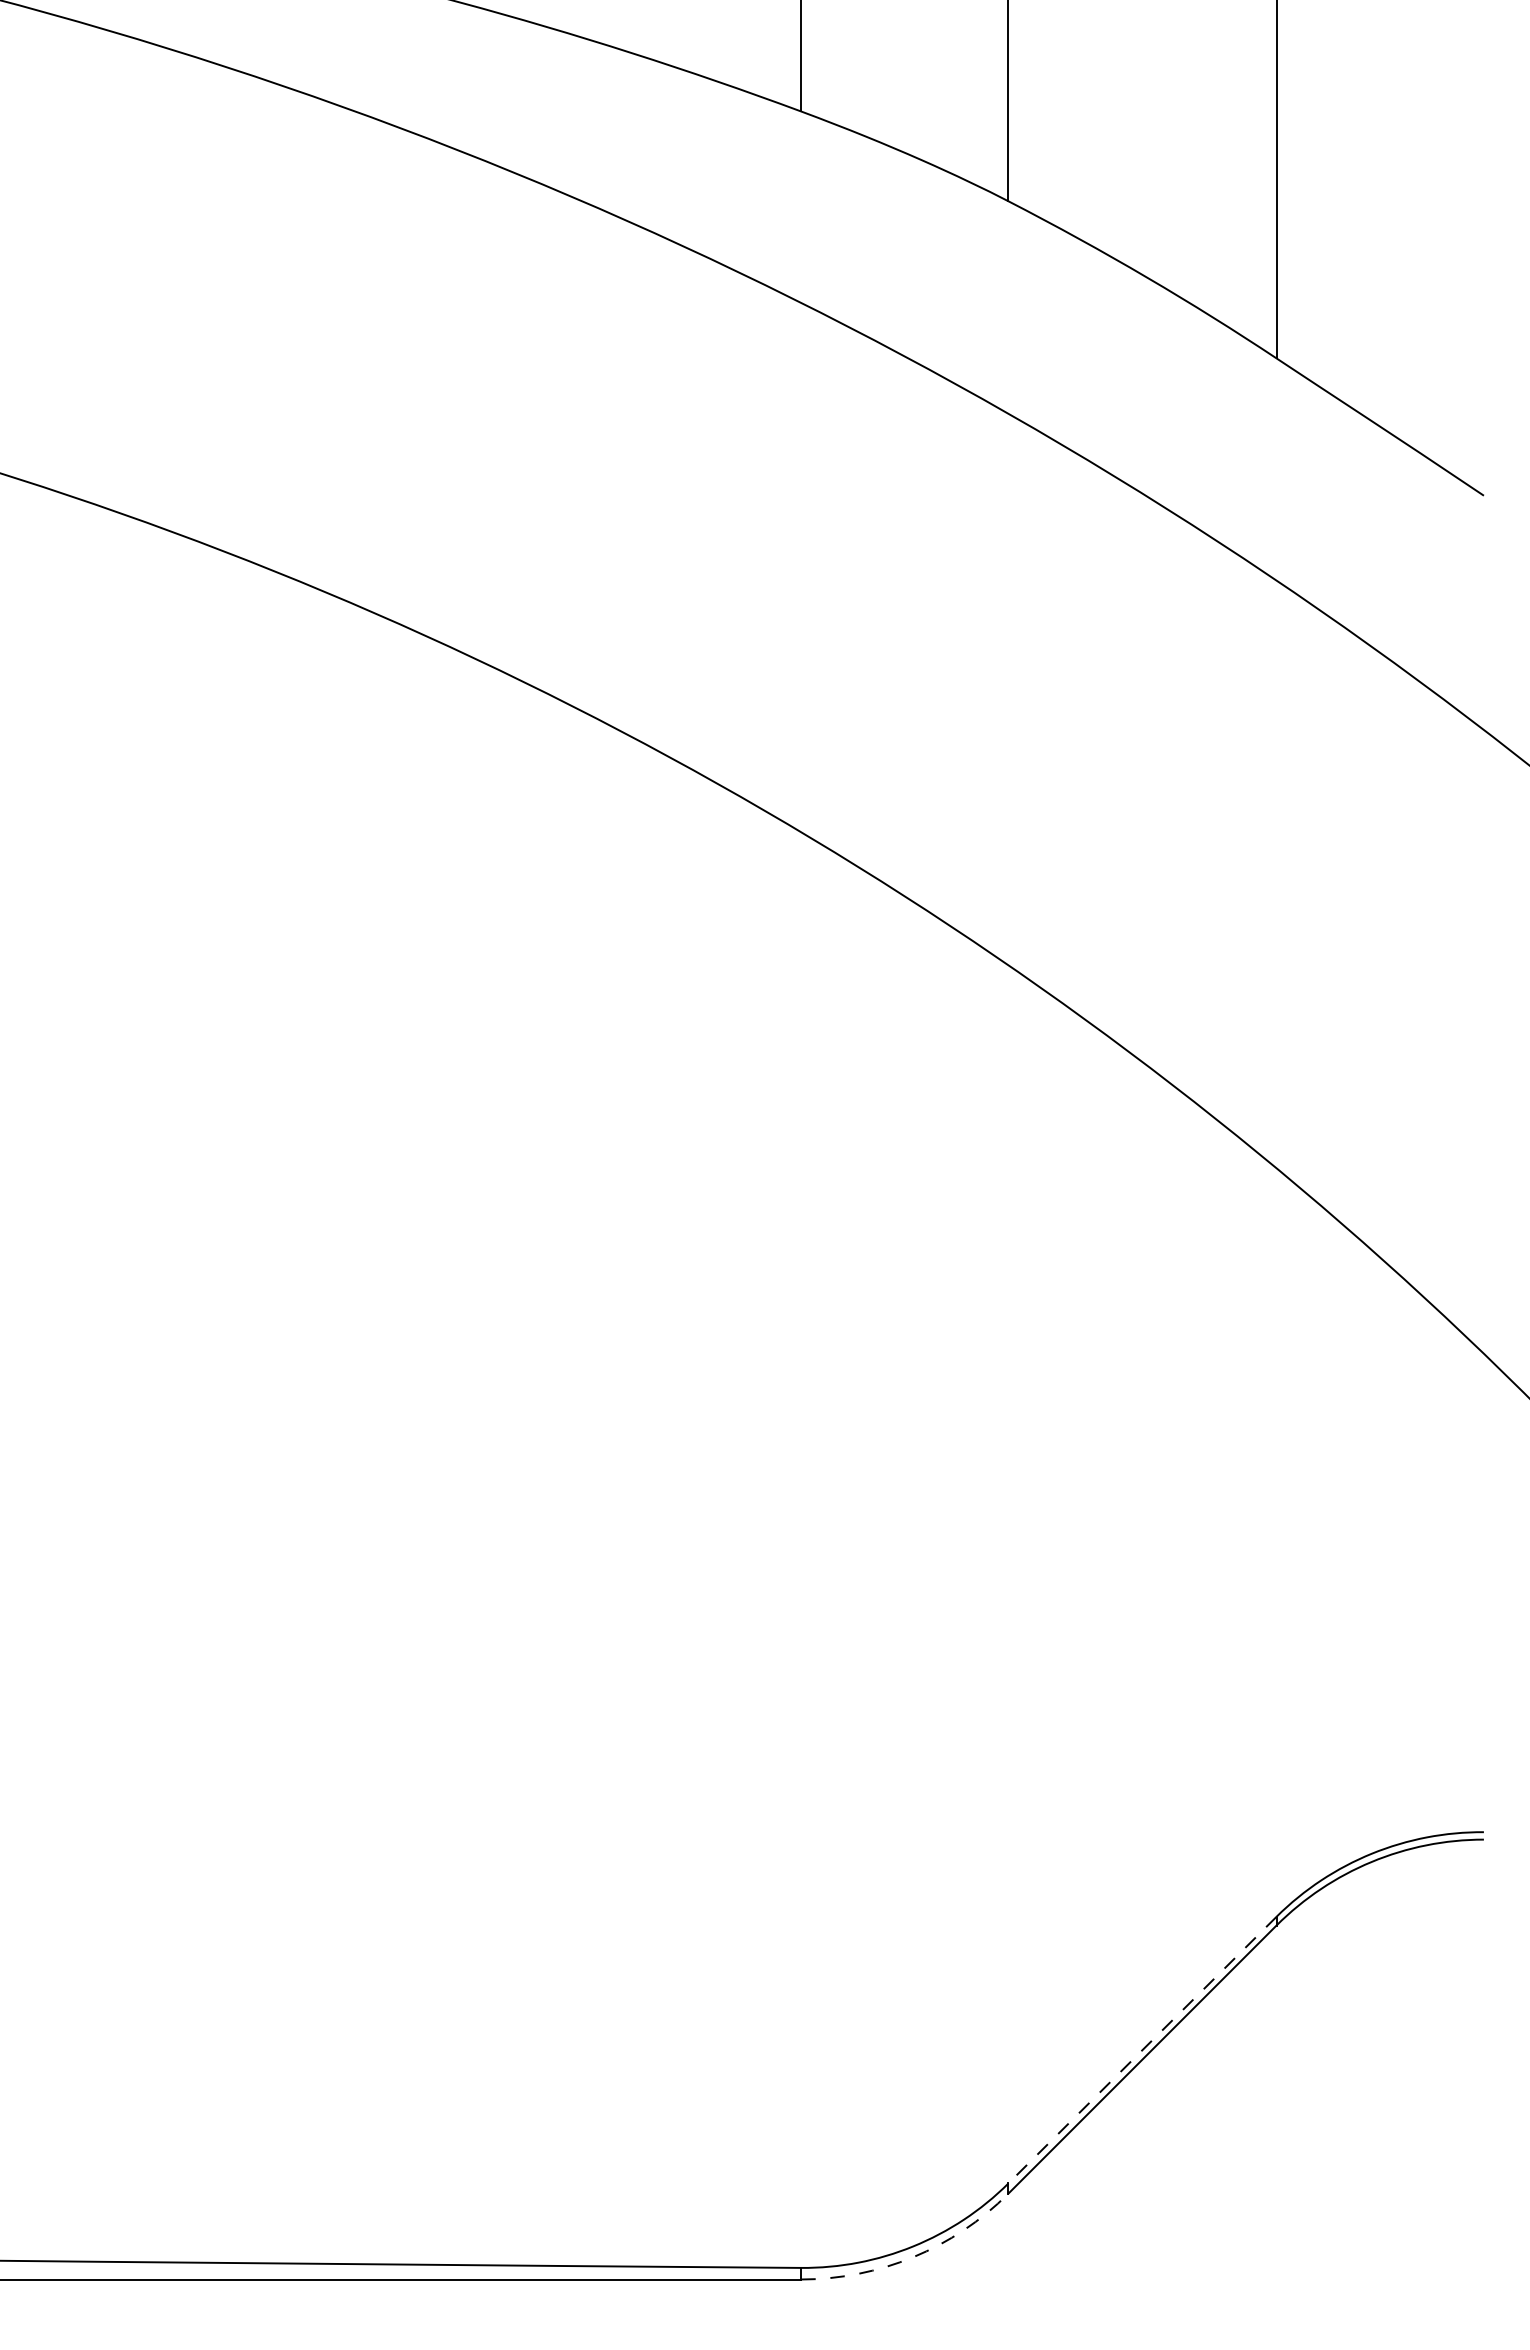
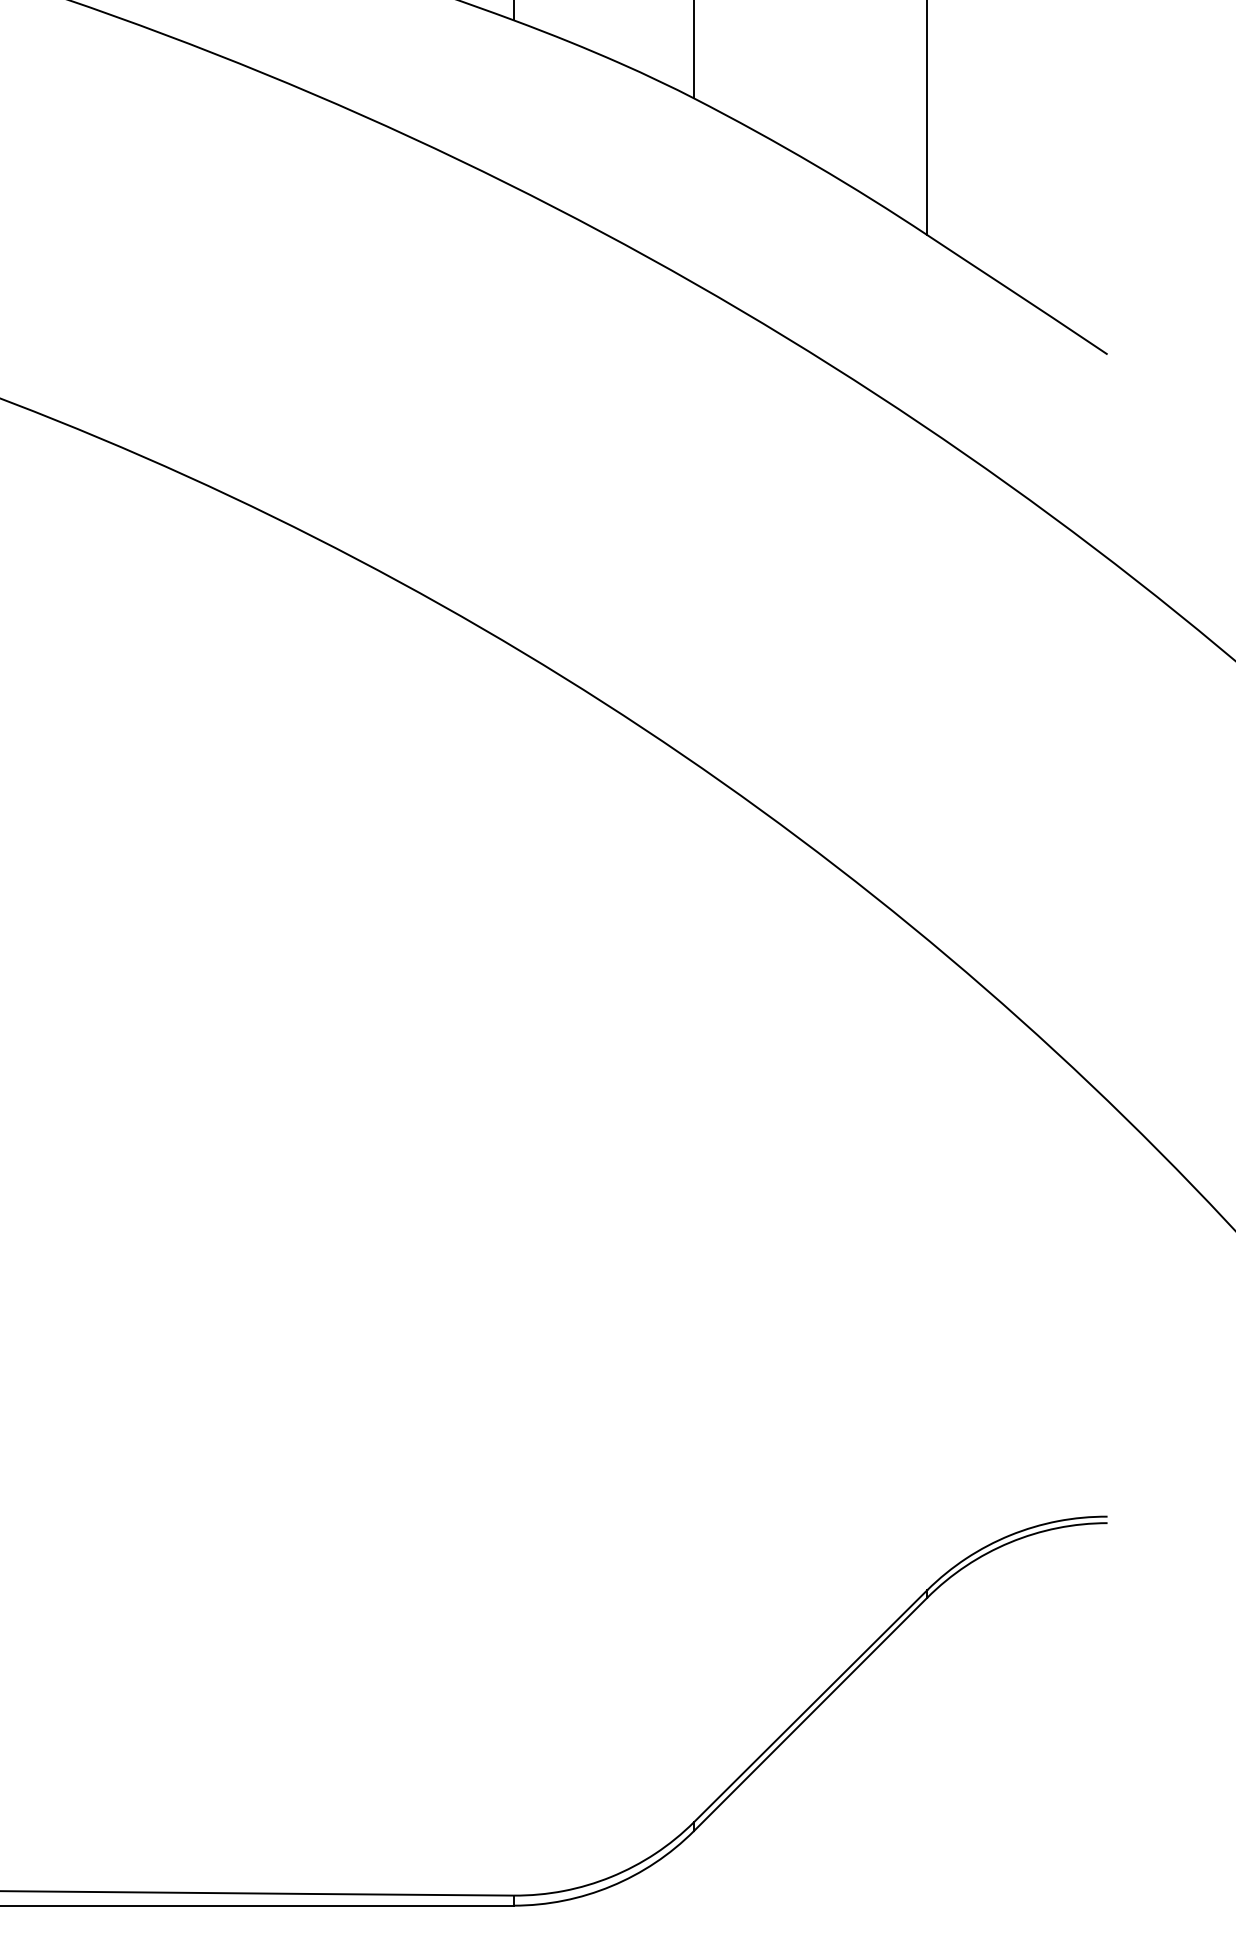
line: (1142, 2050) -> (810, 1706), dashed -> solid
arc: (913, 2257) -> (611, 1886), dashed -> solid

